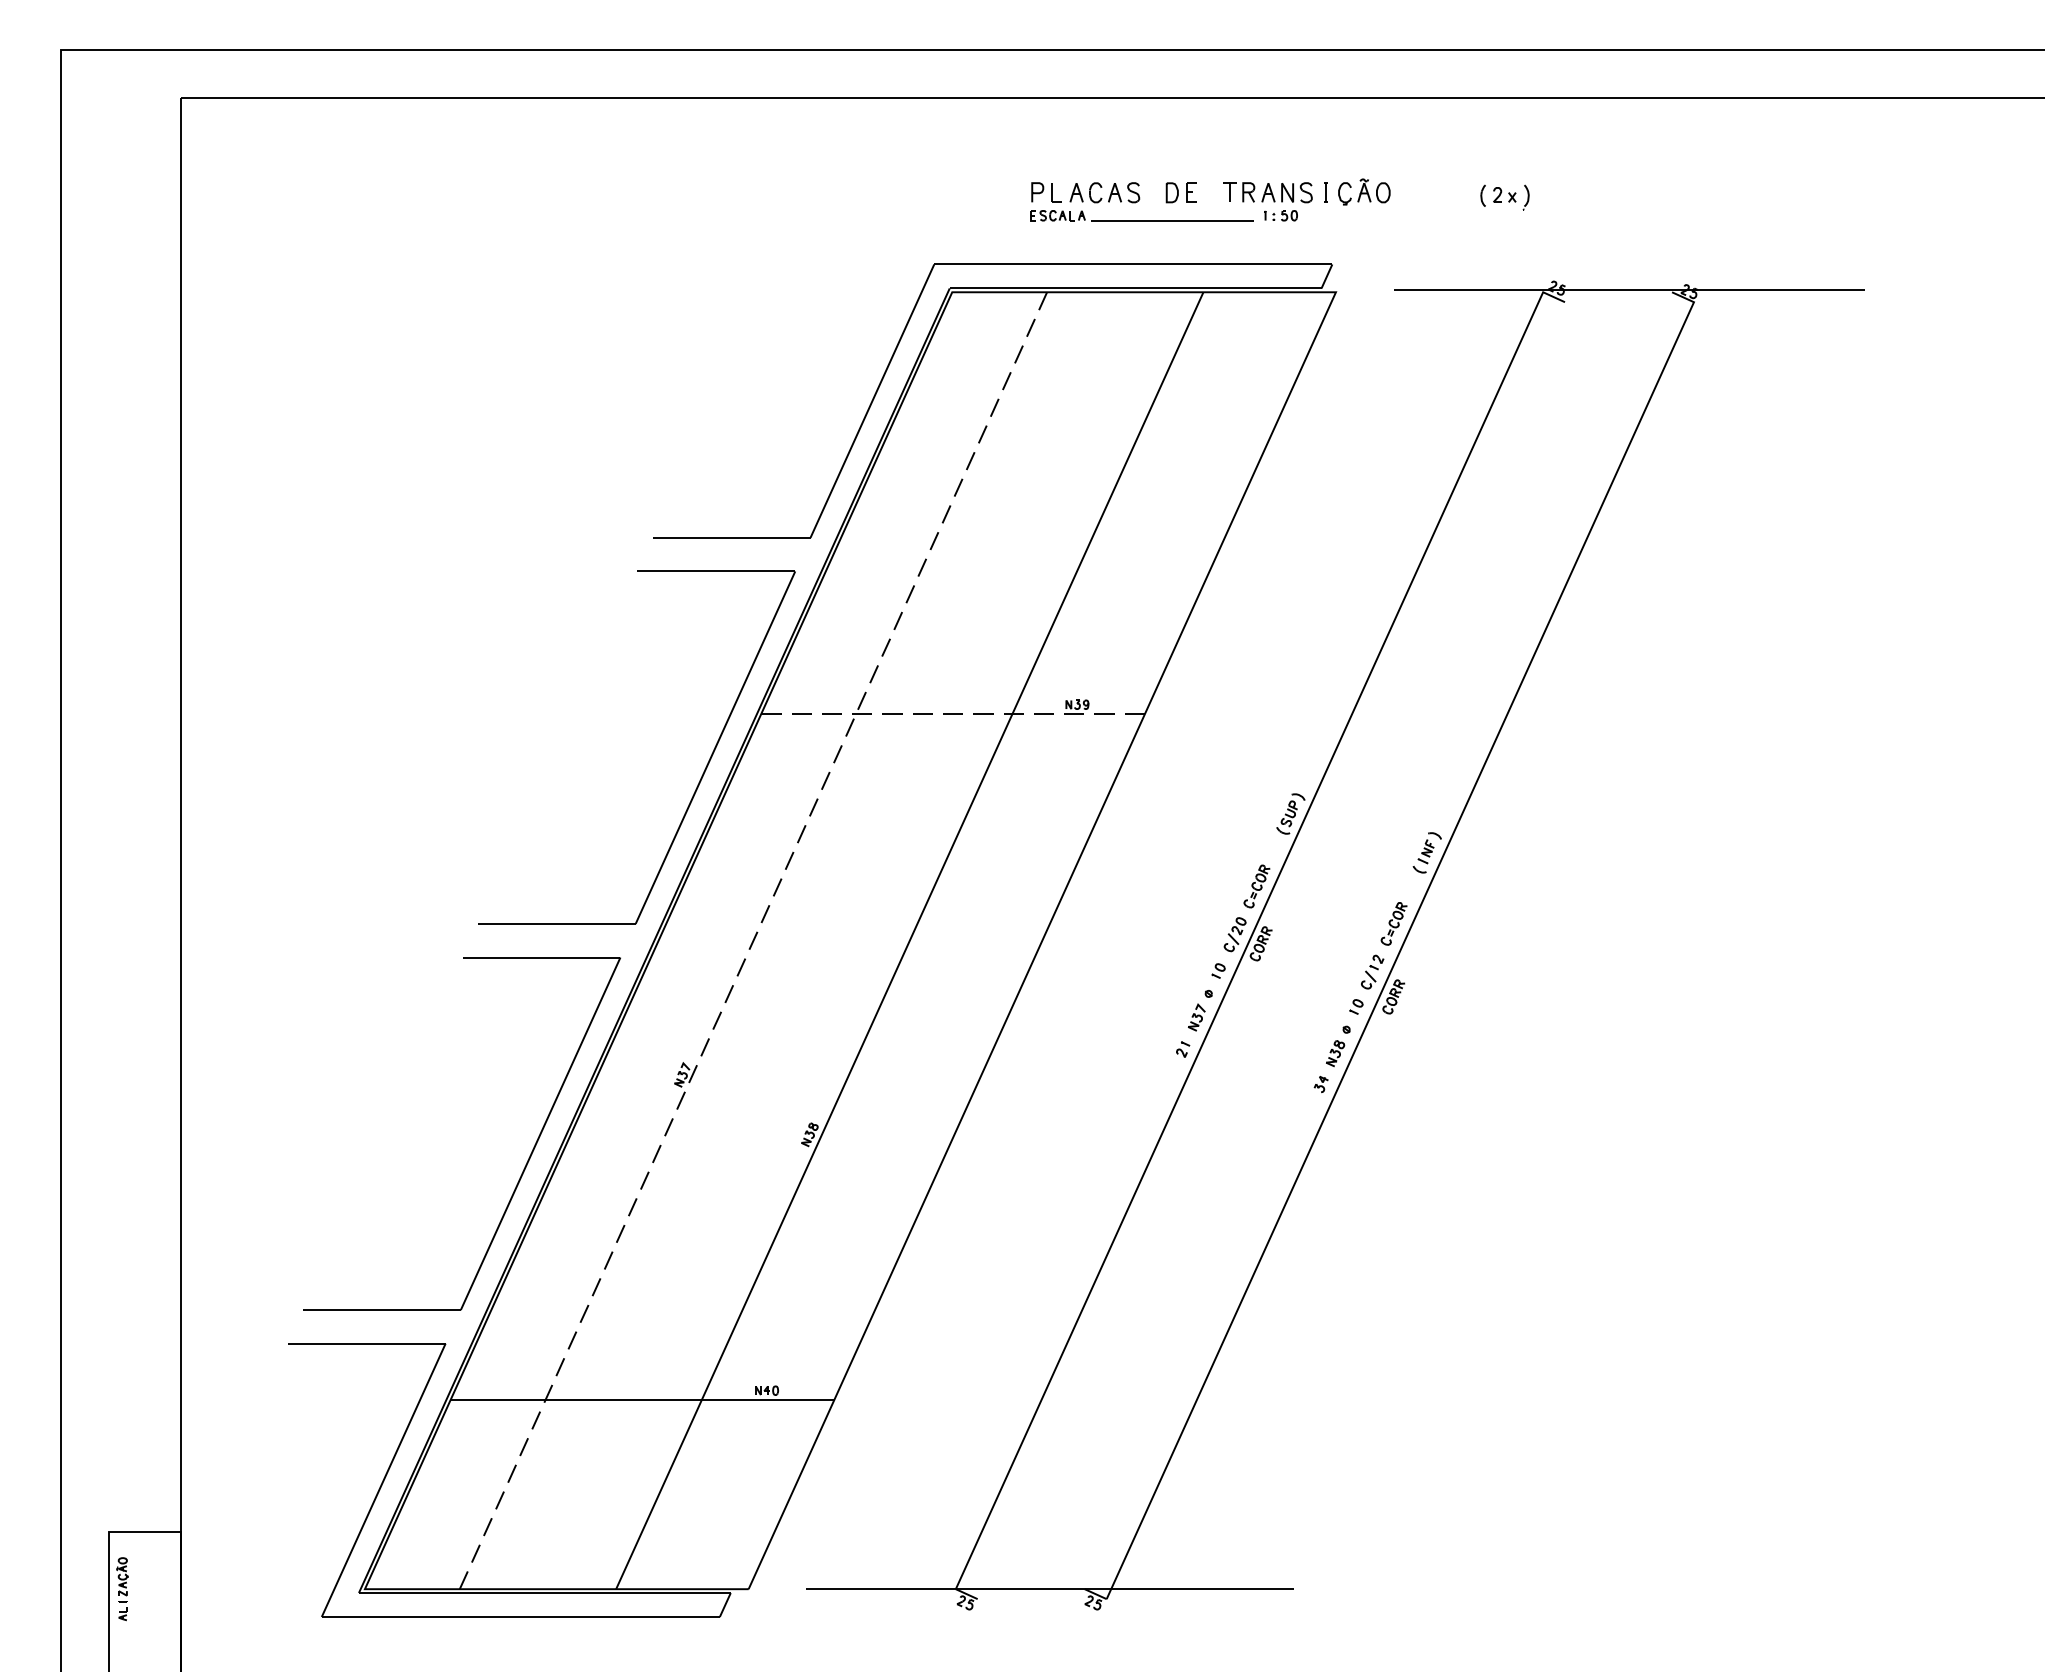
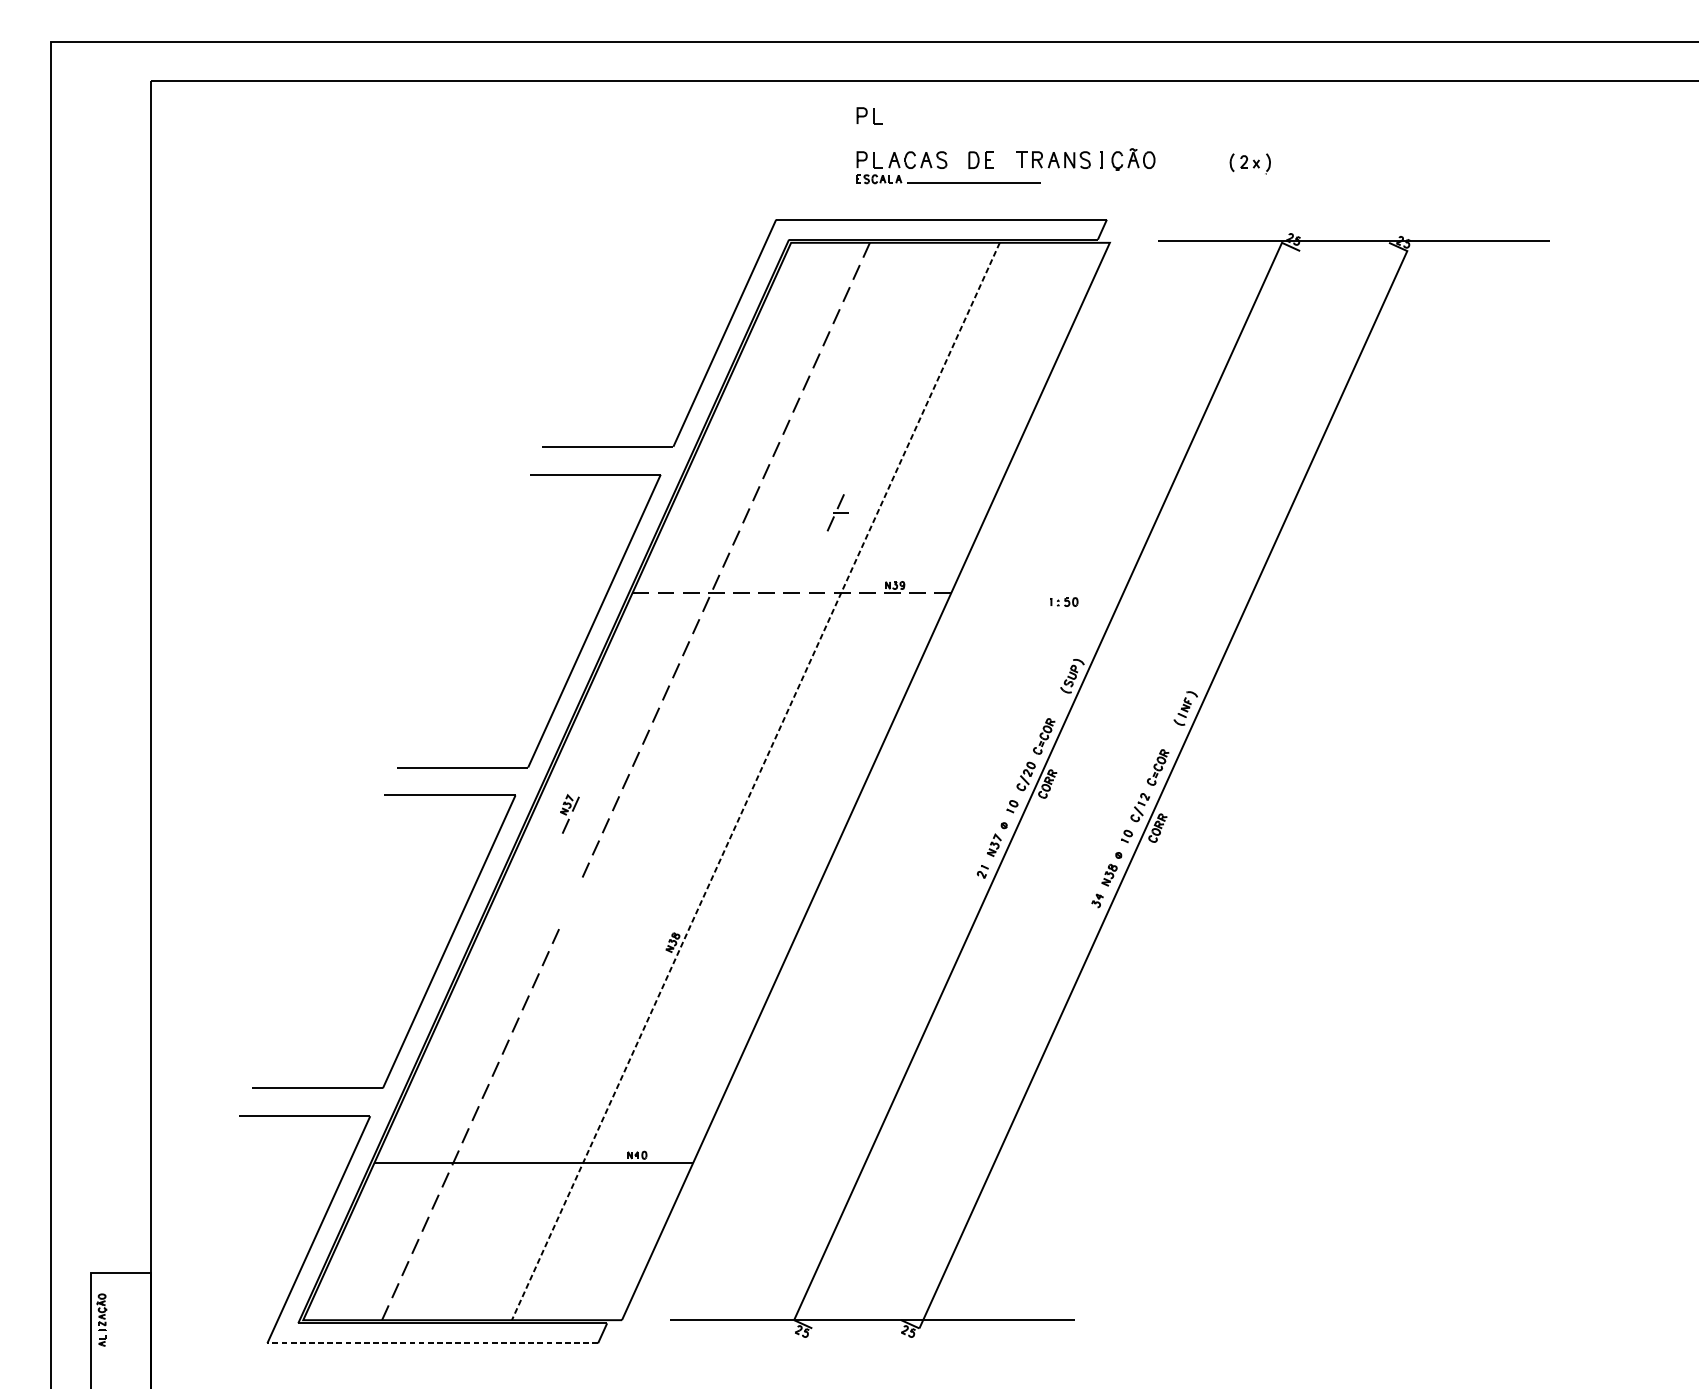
part: (1046, 139) -> (869, 115), added
part: (1280, 215) -> (1063, 601), moved
part: (1008, 616) -> (837, 512), added
line: (909, 940) -> (755, 781), solid -> dashed
part: (685, 1085) -> (569, 813), moved
line: (520, 1617) -> (432, 1343), solid -> dashed

